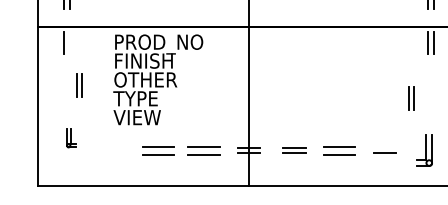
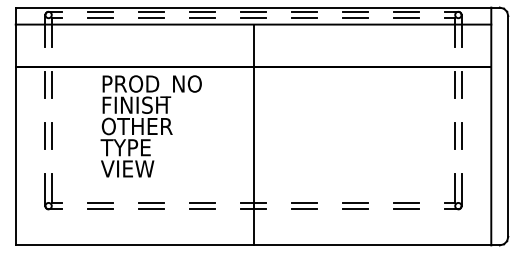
line: (69, 42) -> (51, 84), added
part: (79, 85) -> (48, 135), moved
part: (411, 97) -> (458, 135), moved
part: (71, 137) -> (53, 191), size x1.67
line: (384, 147) -> (406, 202), added
part: (113, 150) -> (100, 205), added
part: (158, 150) -> (151, 205), size x0.71
part: (203, 150) -> (202, 205), size x0.71
part: (339, 150) -> (355, 205), size x0.71
part: (424, 150) -> (453, 191), moved

